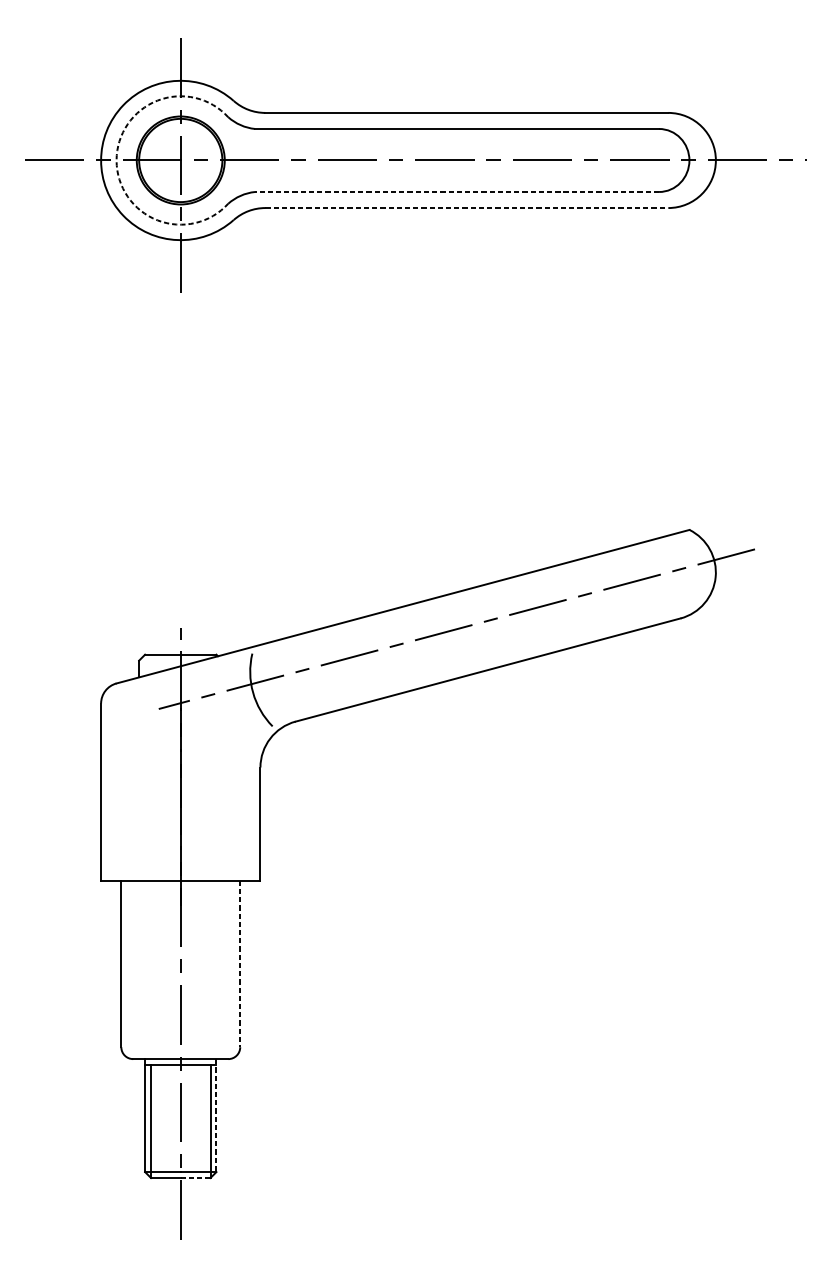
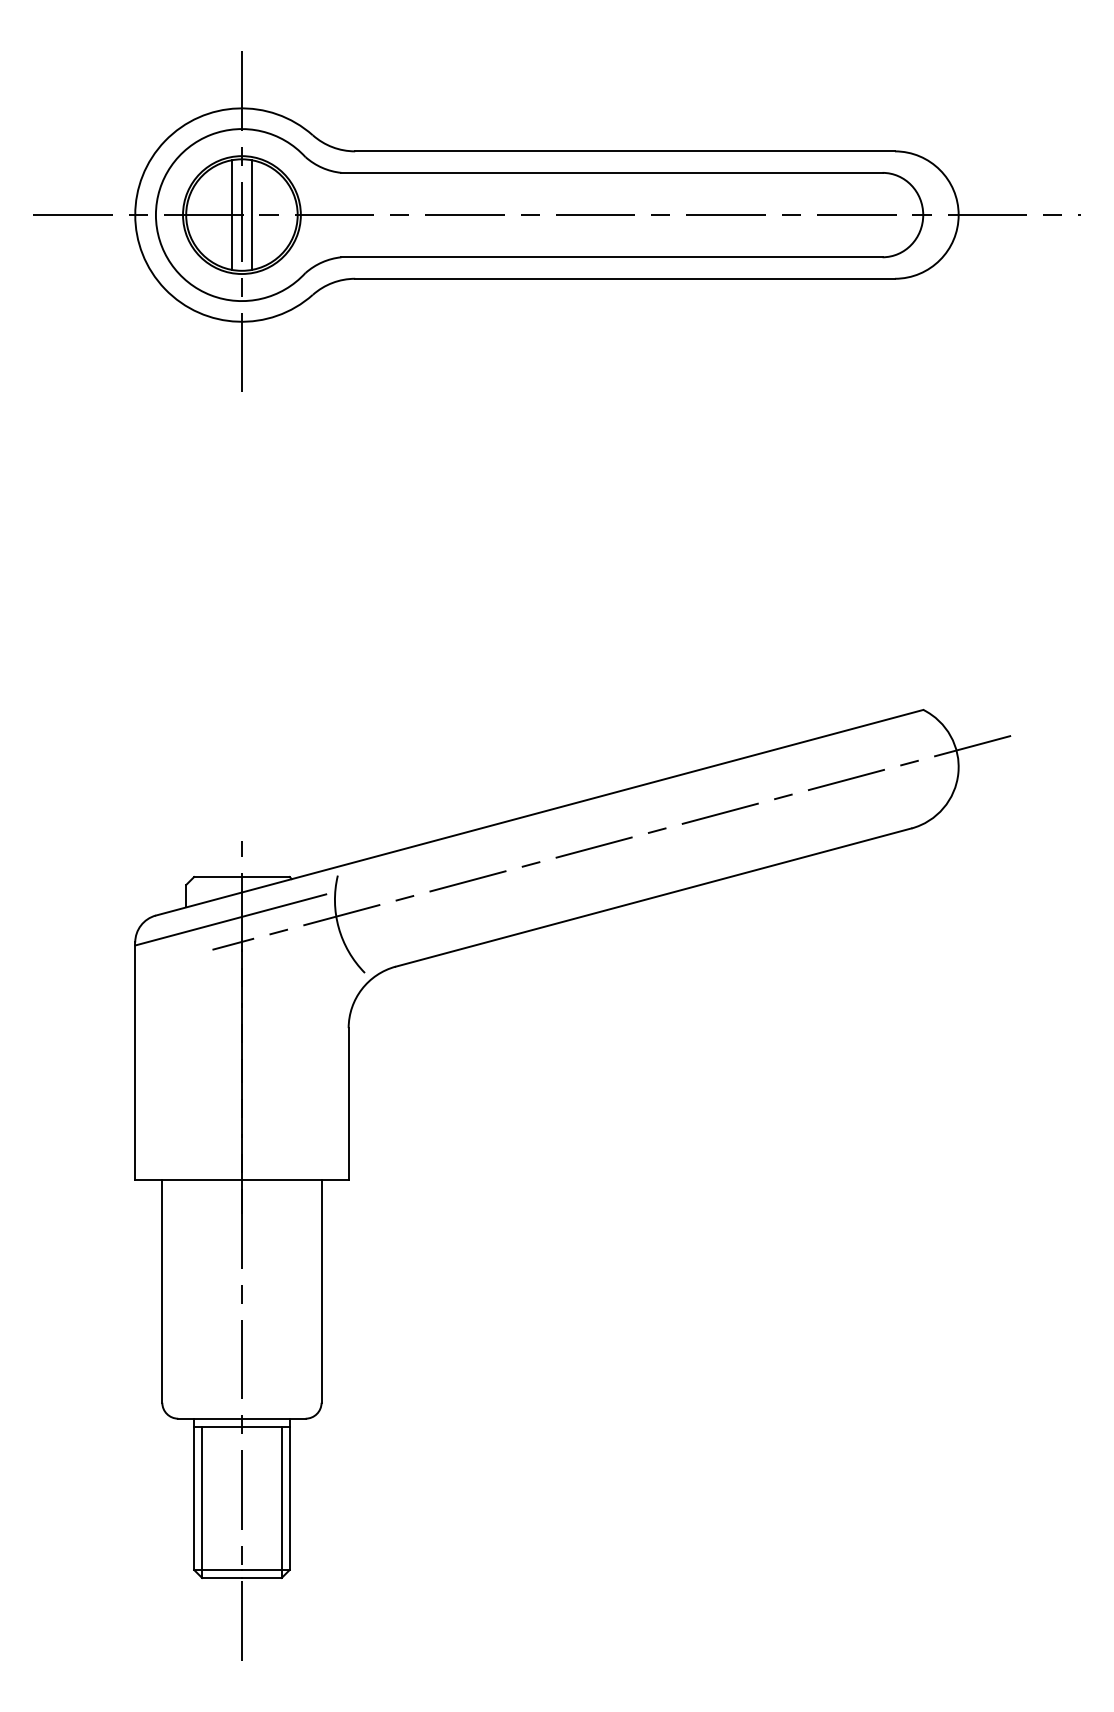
arc: (116, 160) -> (155, 215), dashed -> solid
line: (173, 160) -> (232, 215), added
line: (187, 160) -> (251, 215), added
line: (456, 192) -> (611, 257), dashed -> solid
line: (467, 207) -> (625, 278), dashed -> solid
line: (172, 686) -> (230, 919), added
line: (240, 964) -> (321, 1291), dashed -> solid
line: (216, 1115) -> (289, 1494), dashed -> solid
line: (195, 1177) -> (261, 1577), dashed -> solid

